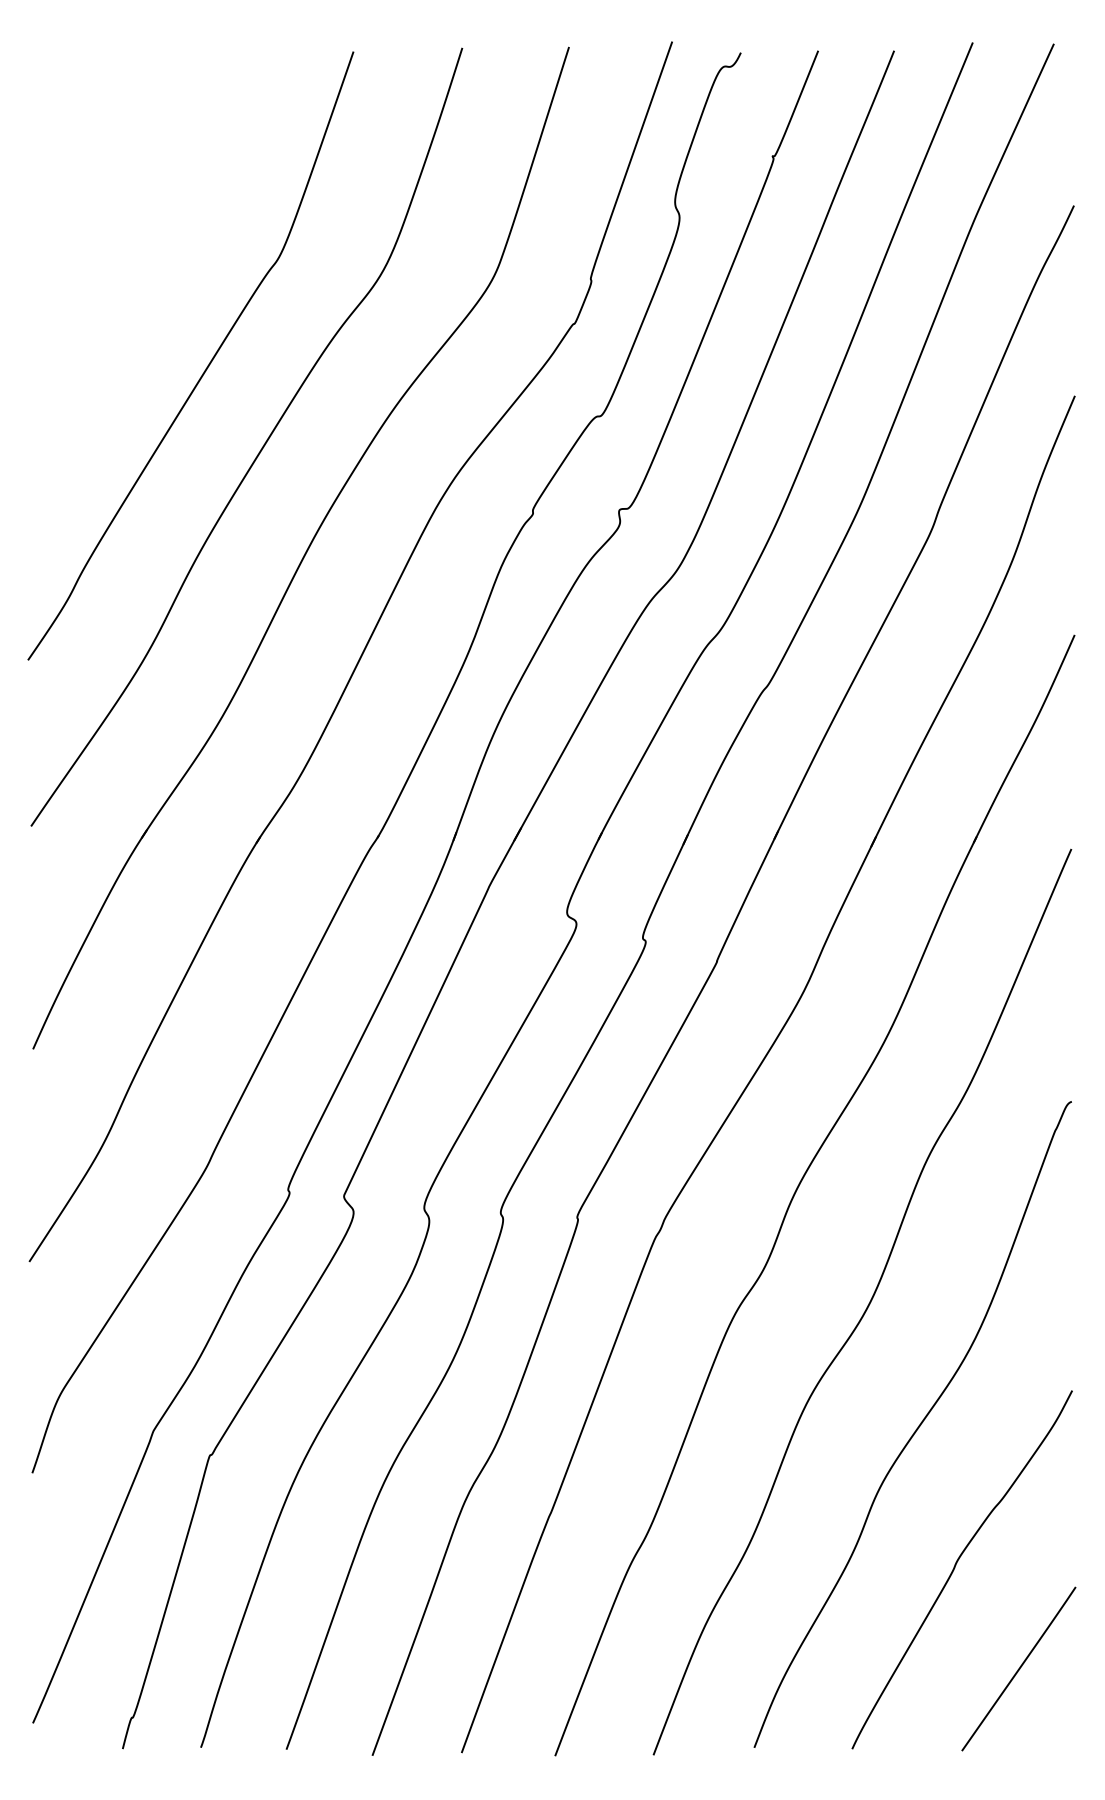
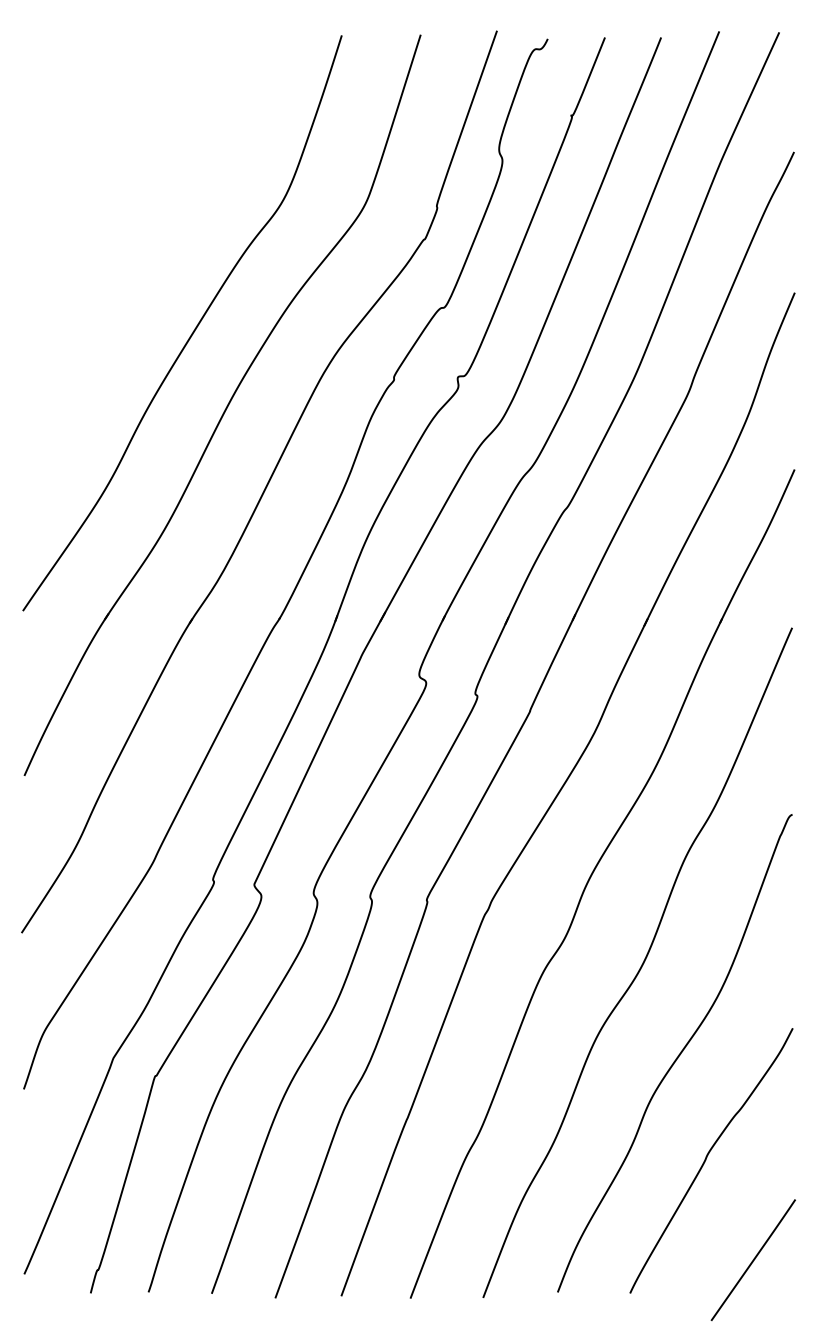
curve: (207, 364) -> (153, 269), removed
line: (1019, 1668) -> (753, 1259), moved

